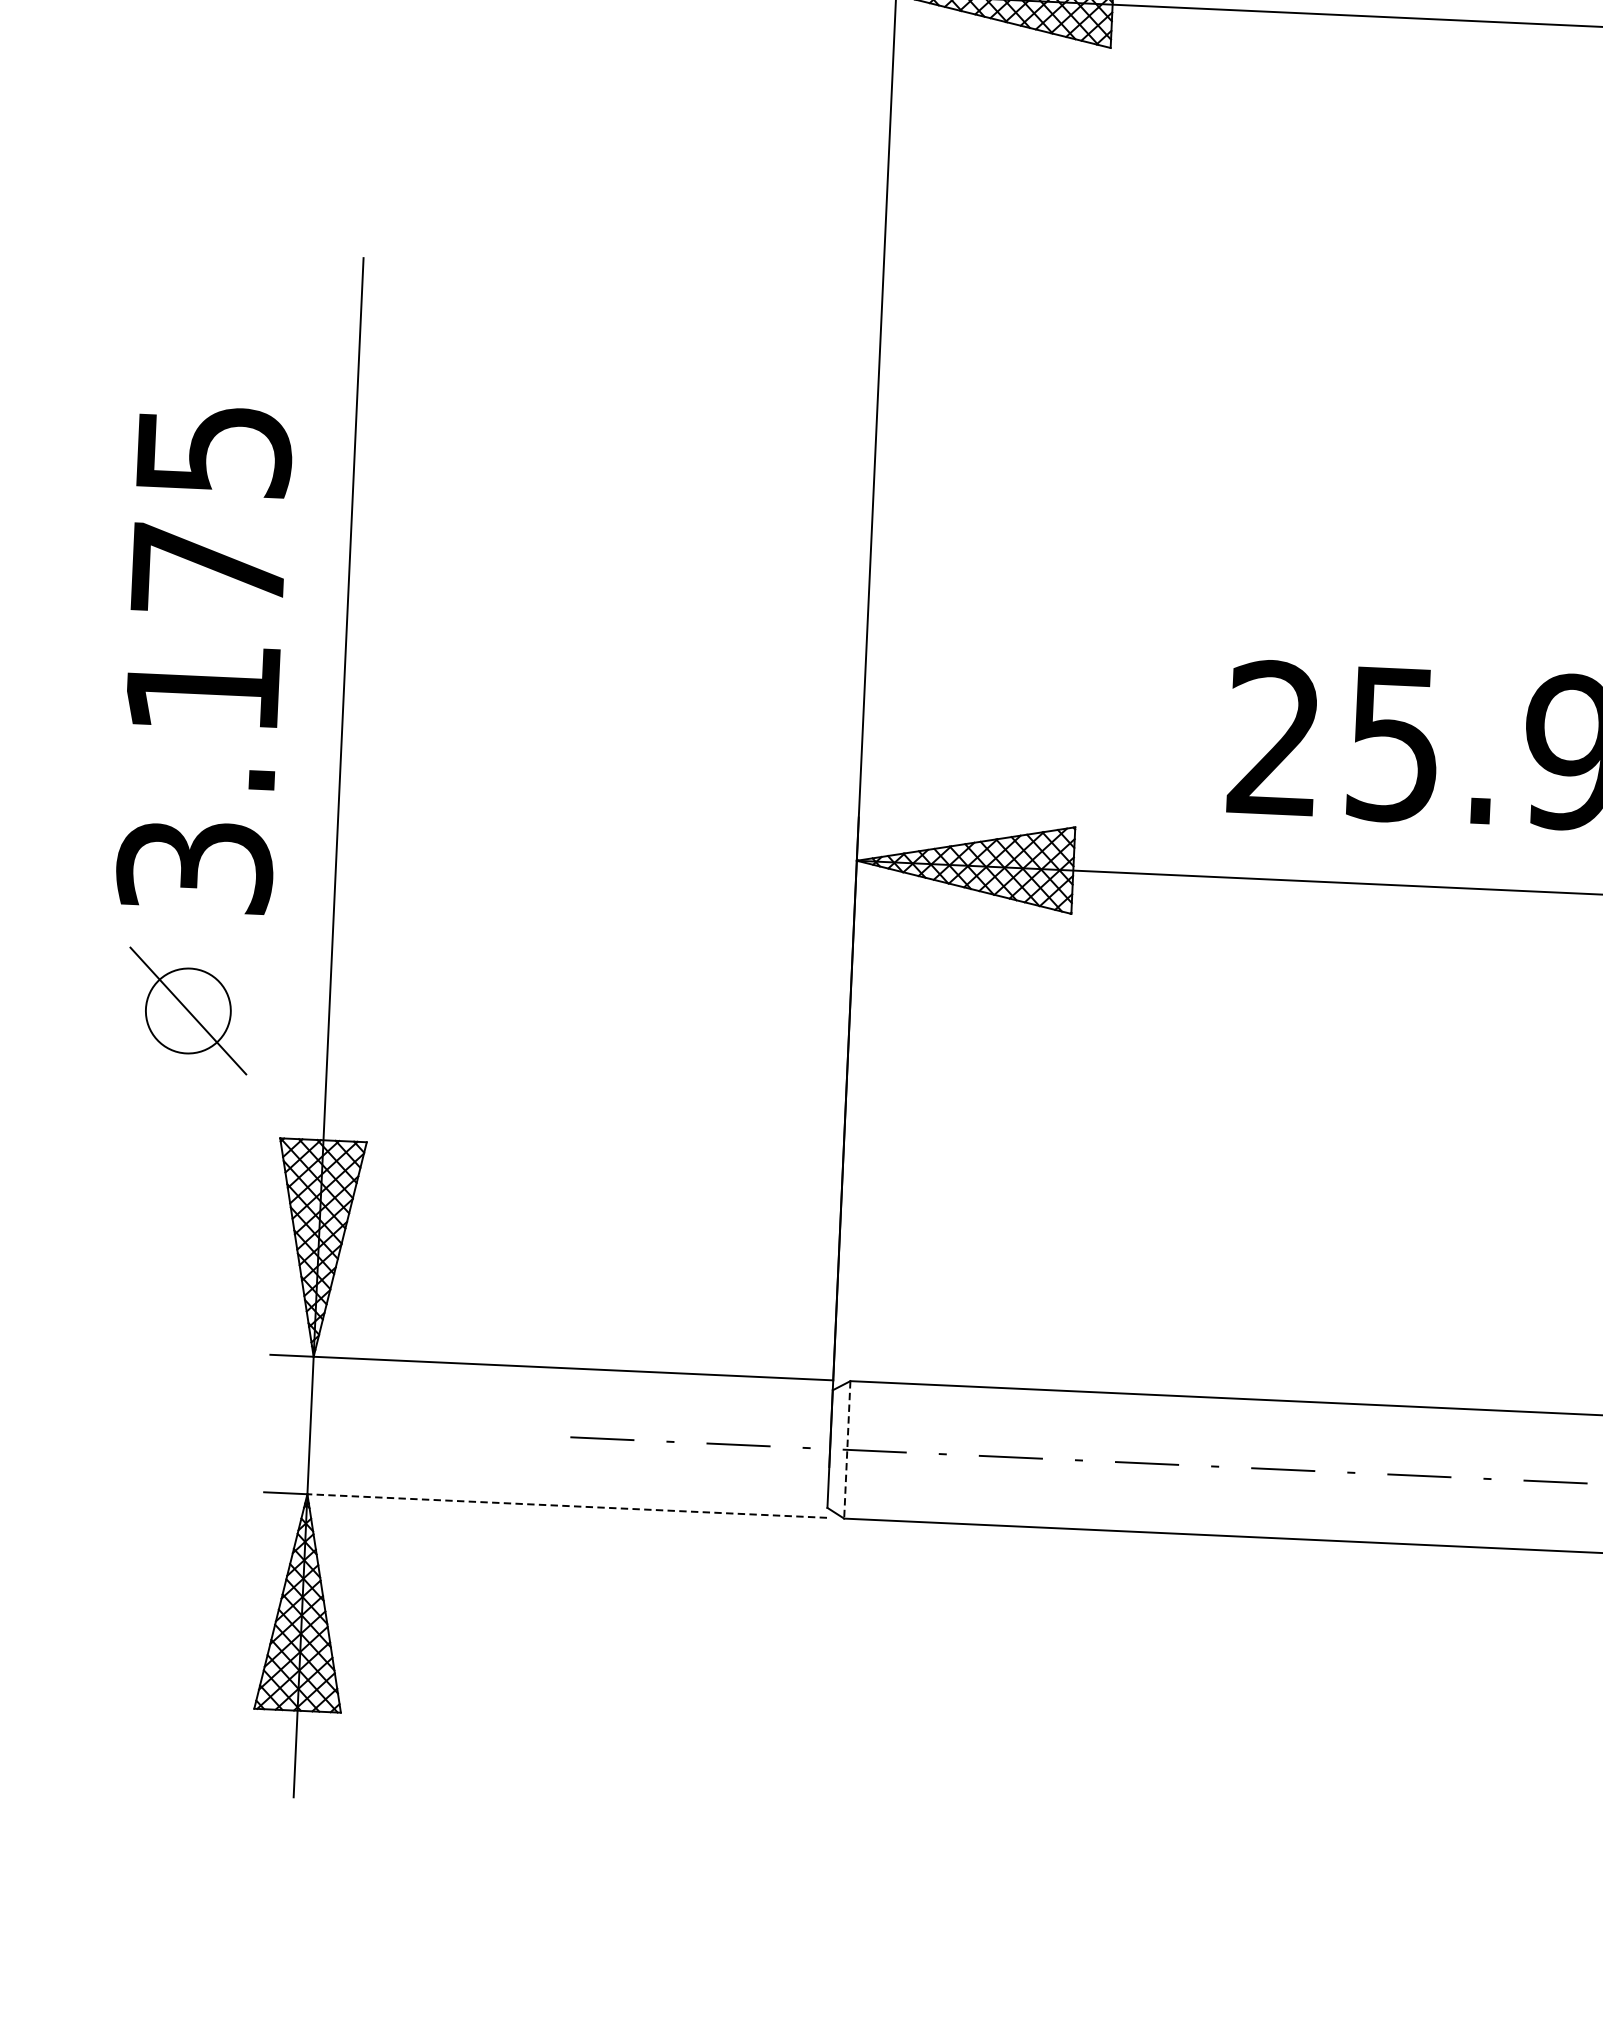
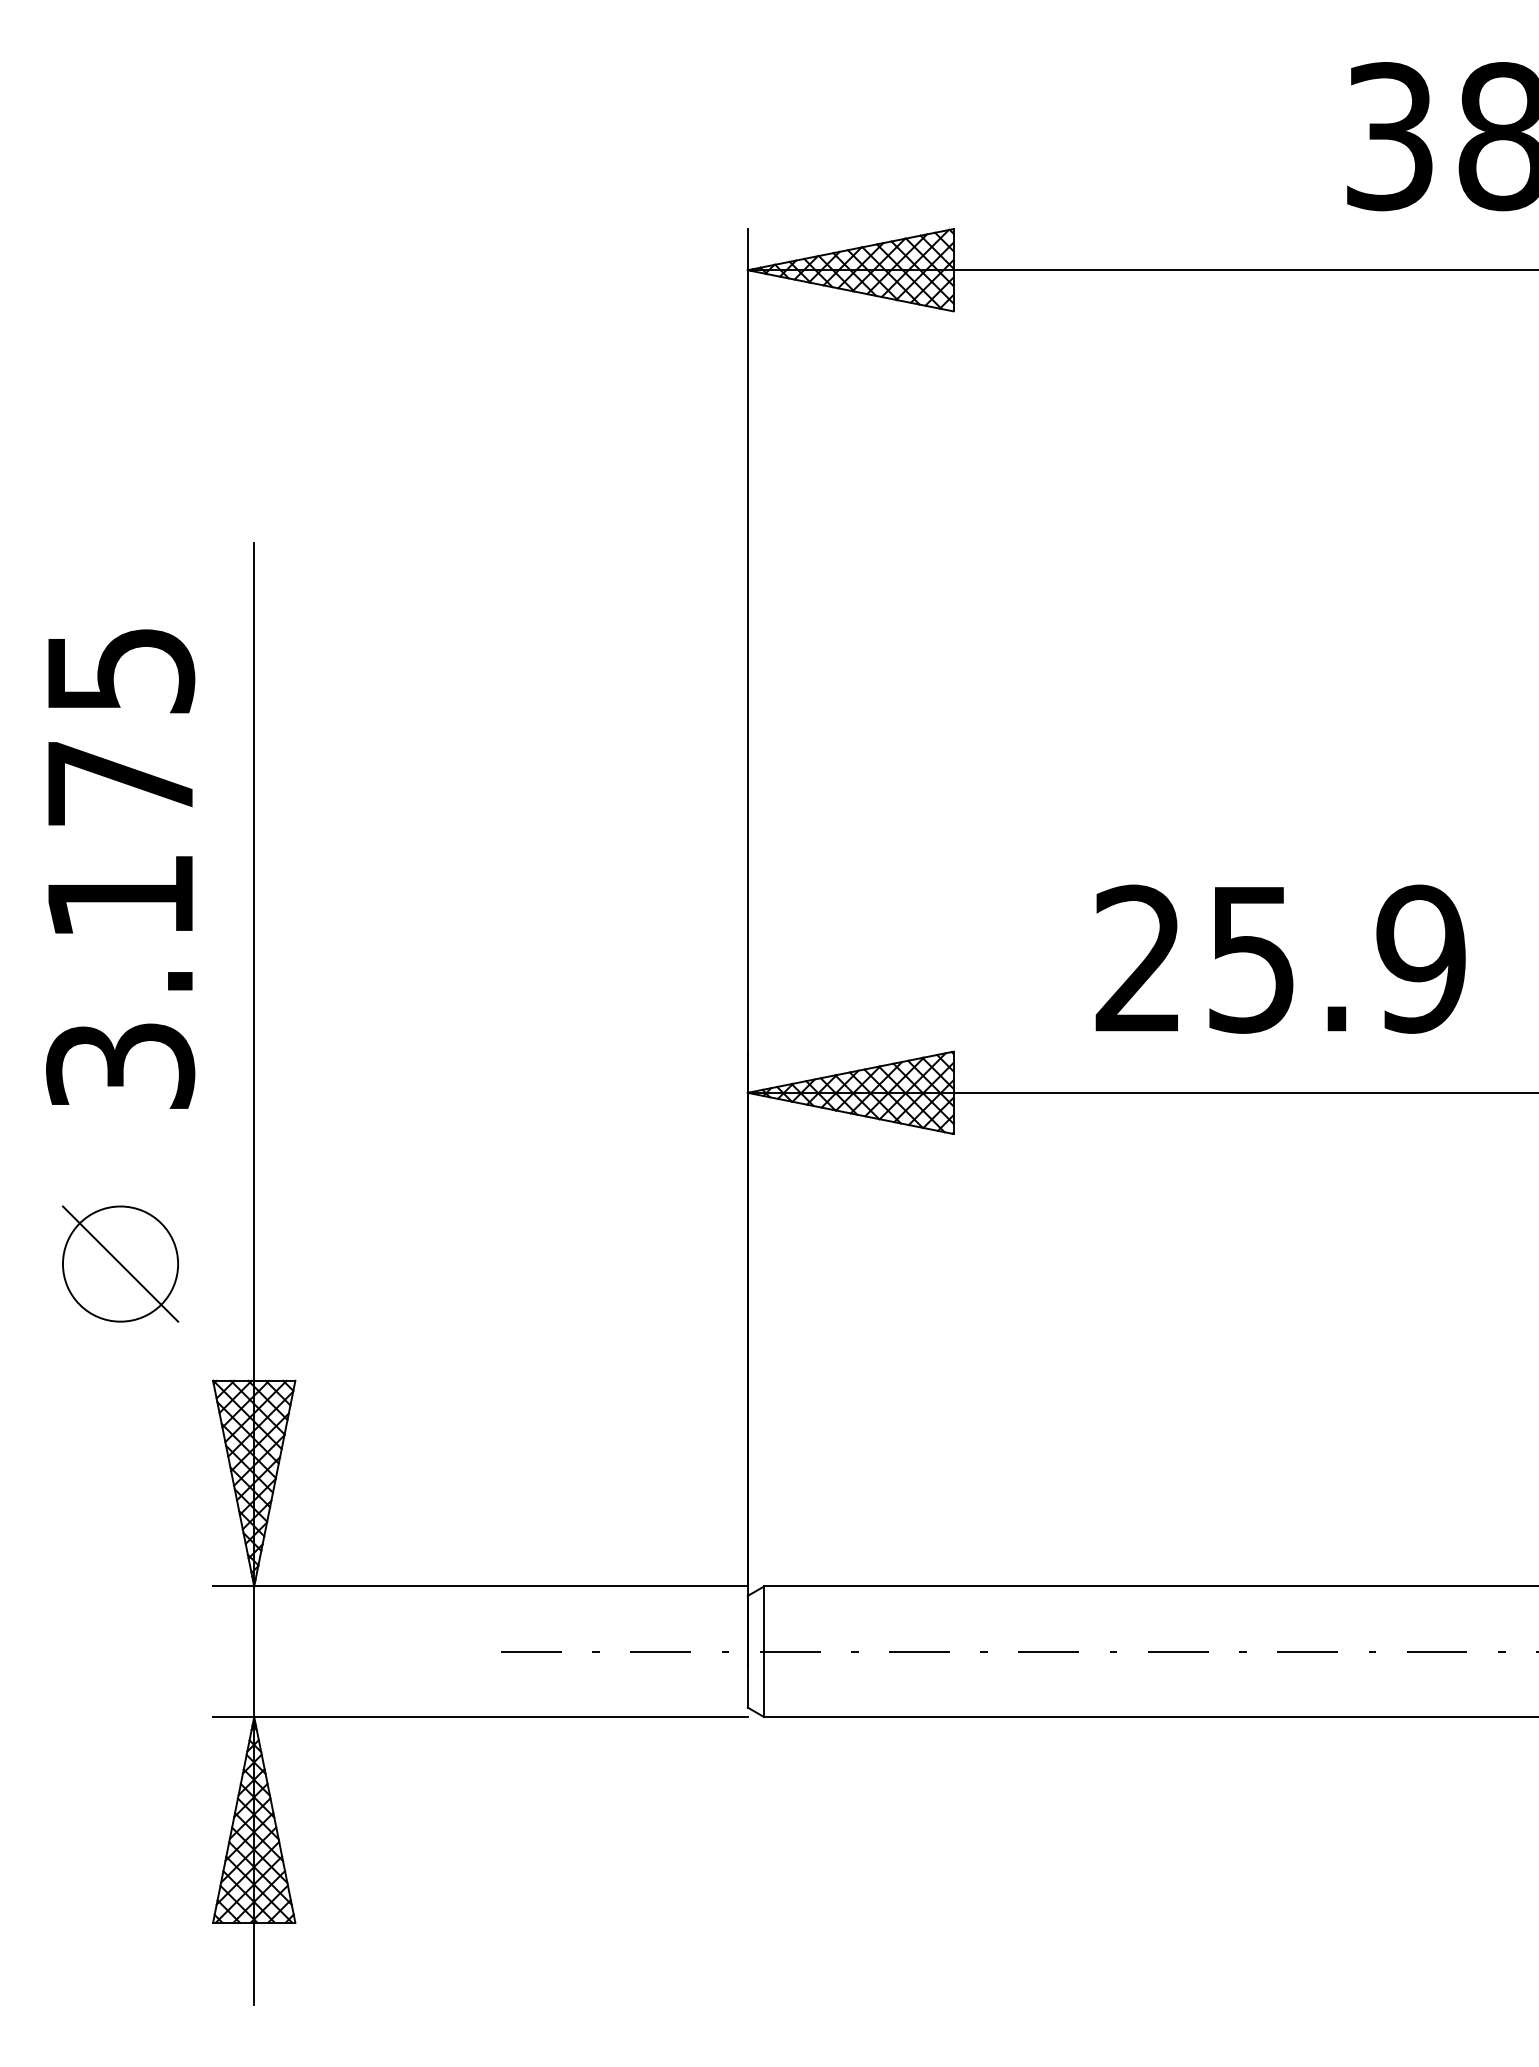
text: (204, 658) -> (120, 868), moved
circle: (188, 1010) -> (120, 1263), size x1.43
line: (847, 1450) -> (764, 1652), dashed -> solid
line: (567, 1506) -> (501, 1717), dashed -> solid

